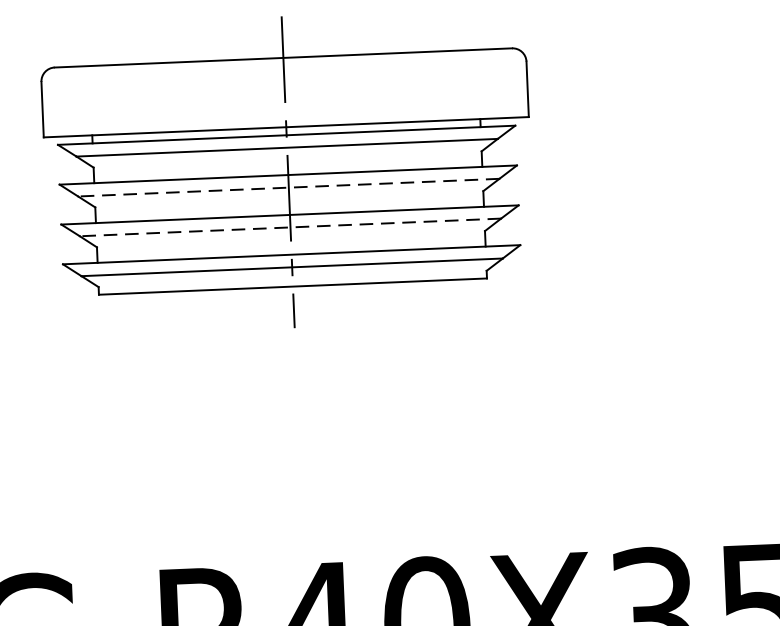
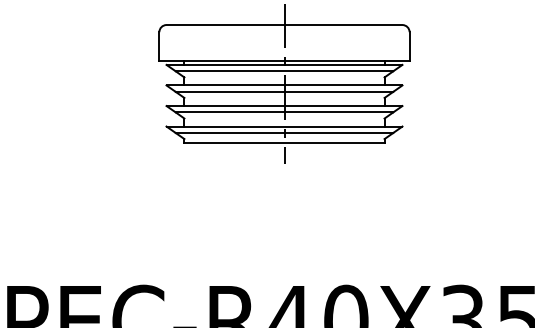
line: (288, 186) -> (284, 91), dashed -> solid
line: (290, 227) -> (284, 112), dashed -> solid

